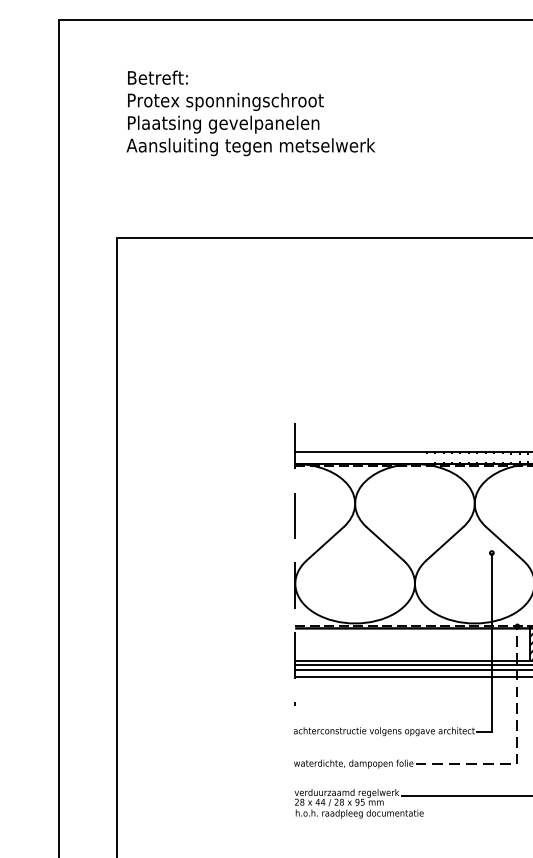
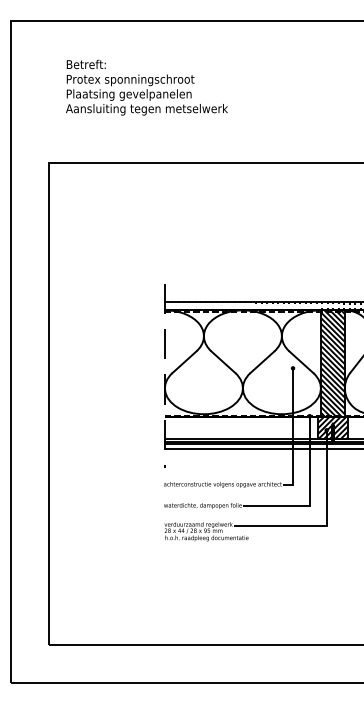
text: (250, 113) -> (146, 87), moved
line: (517, 746) -> (309, 494), dashed -> solid

